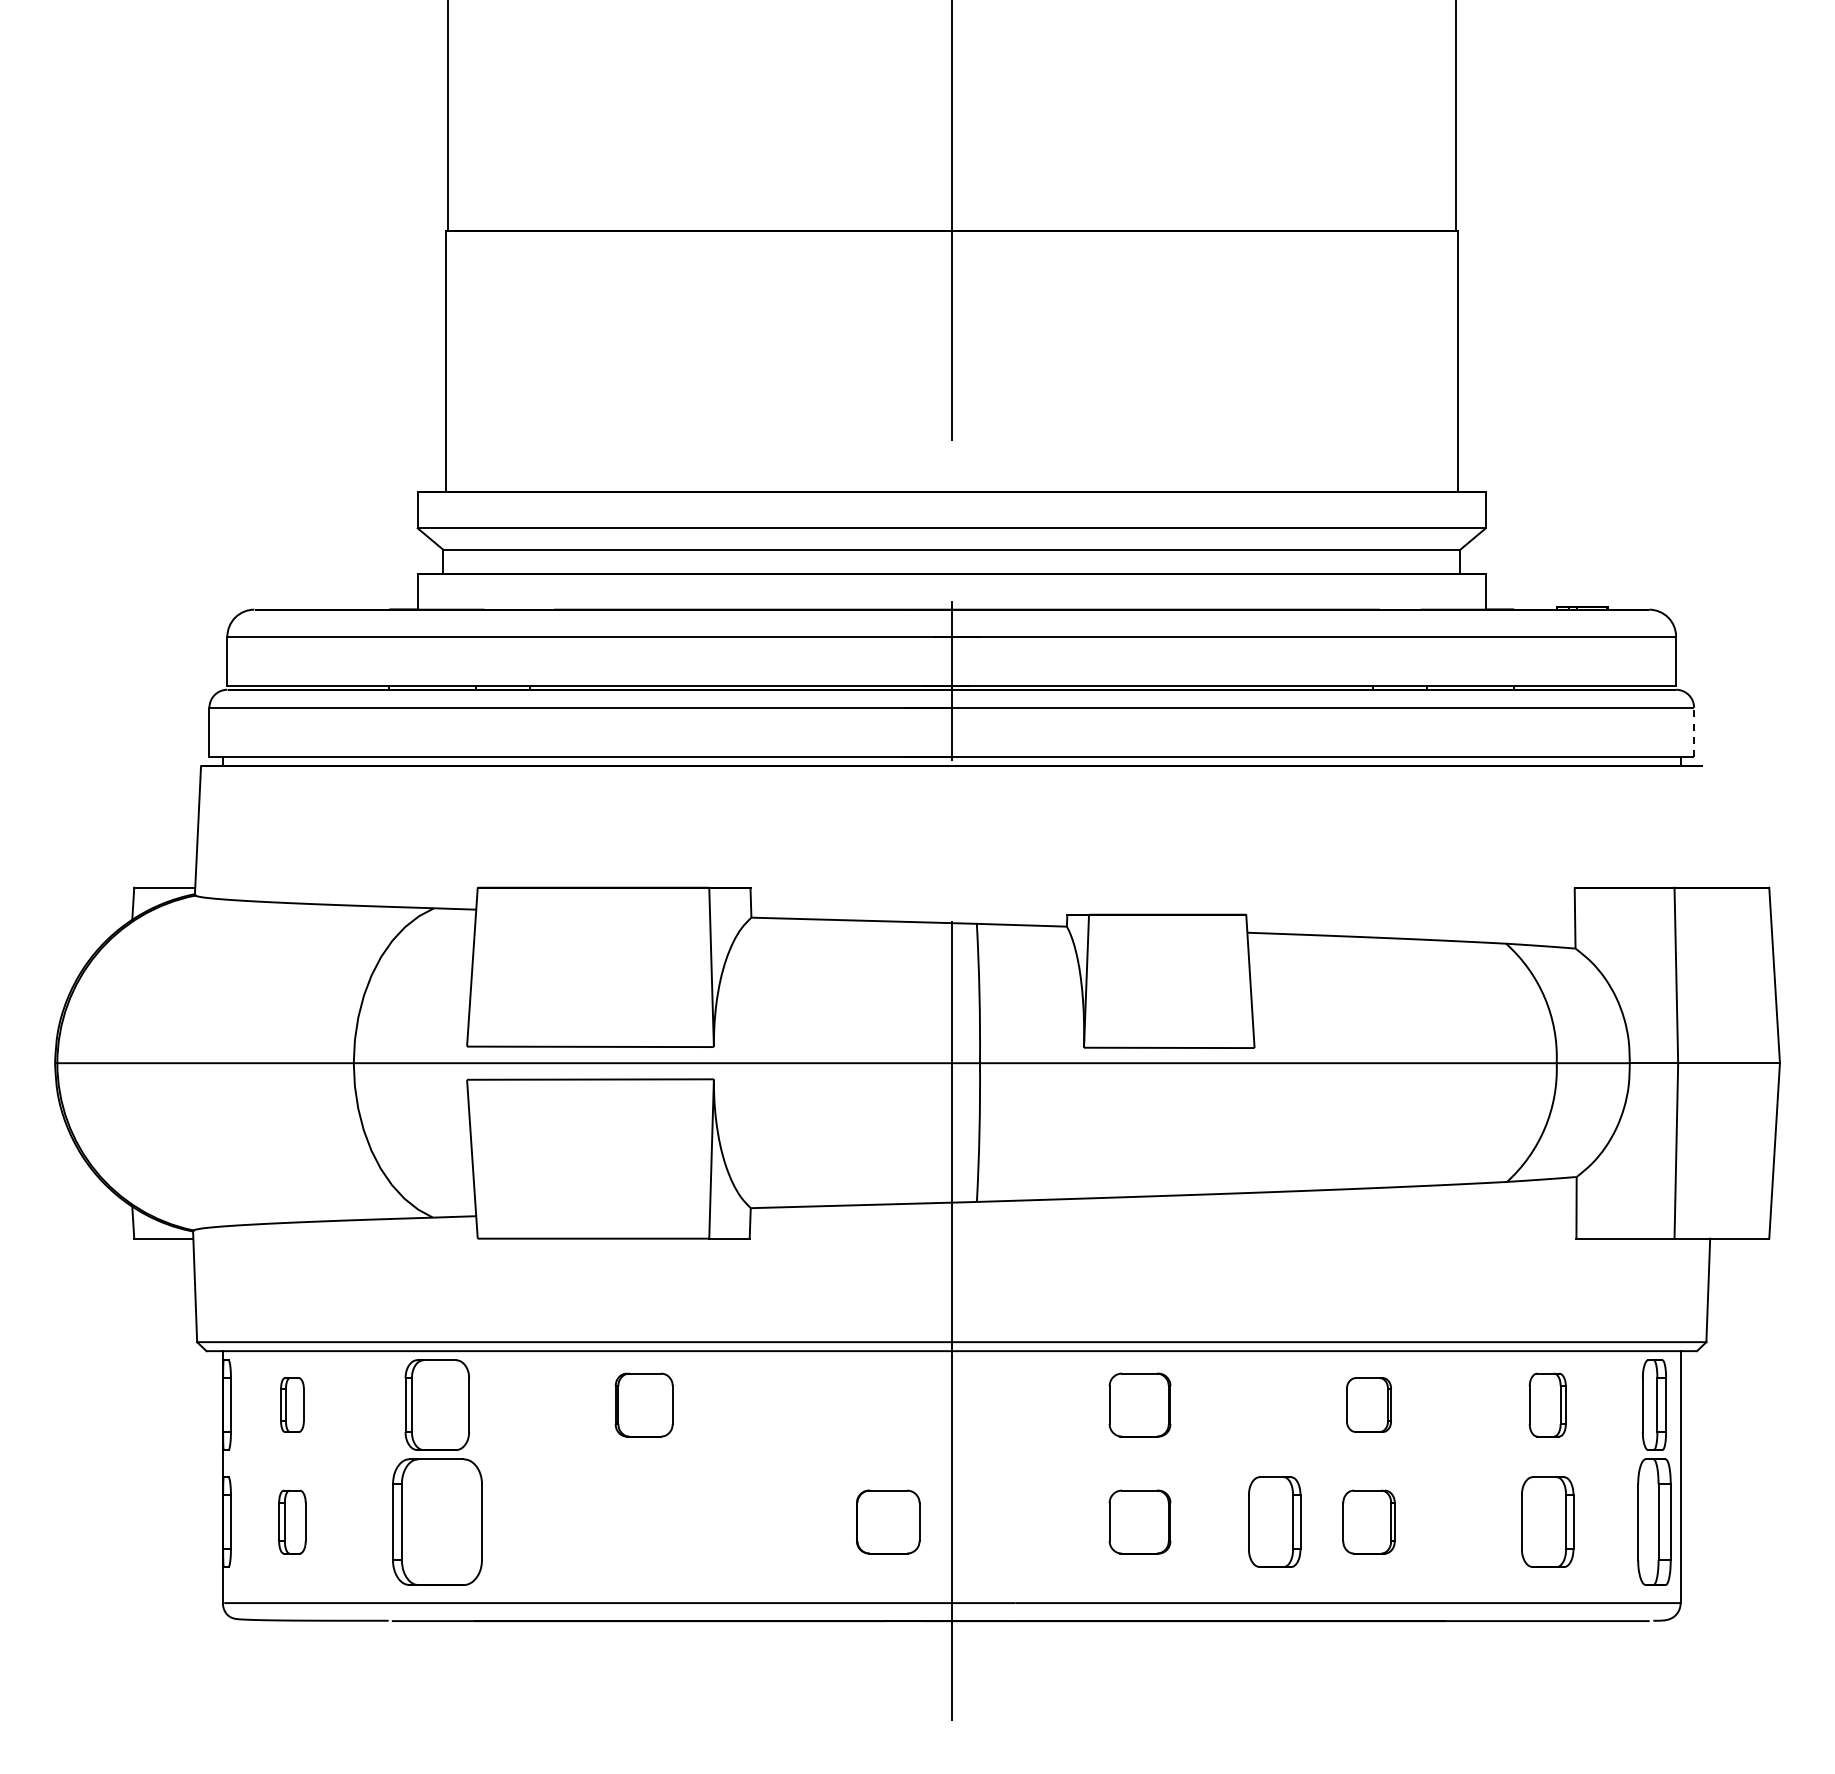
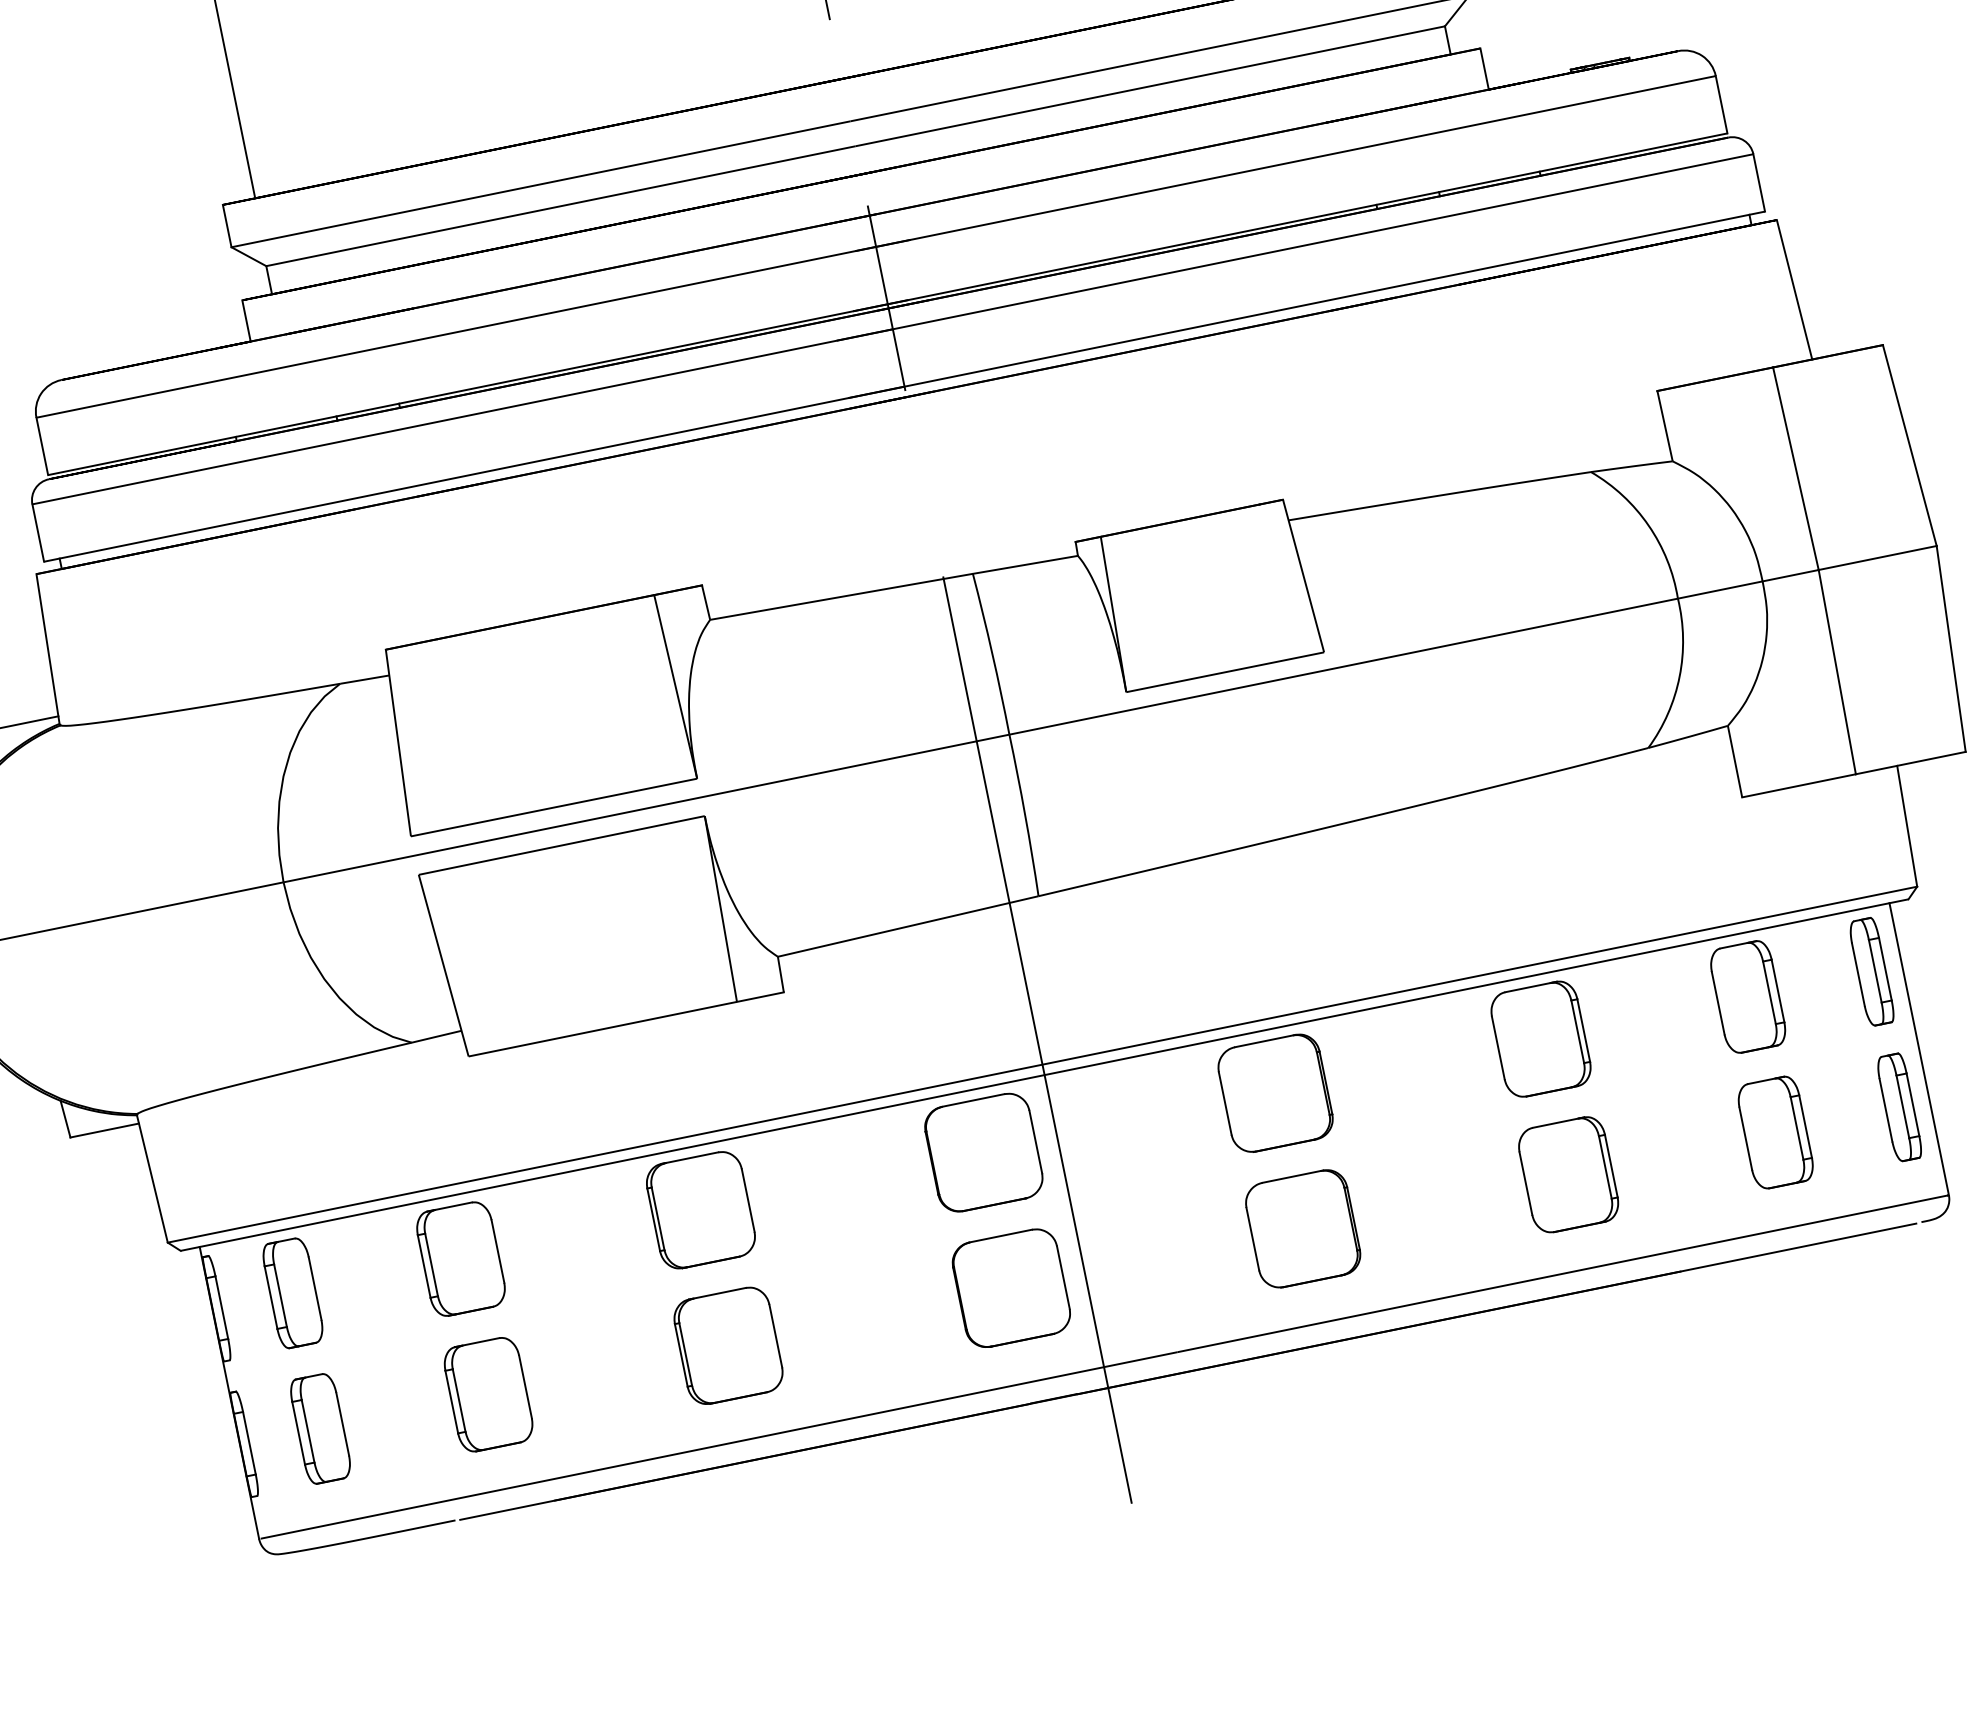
line: (1694, 732) -> (1759, 182), dashed -> solid
line: (1705, 826) -> (1794, 289), added
part: (292, 1404) -> (293, 1292), size x1.67
part: (643, 1404) -> (699, 1209), size x1.43
part: (887, 1404) -> (982, 1152), added
part: (1139, 1404) -> (1274, 1092), size x1.43
part: (1368, 1404) -> (1540, 1038), size x1.67
part: (1547, 1404) -> (1747, 996), size x1.43
part: (292, 1521) -> (320, 1428), size x1.43
part: (436, 1521) -> (487, 1394), size x0.71
part: (643, 1521) -> (727, 1345), added
part: (887, 1521) -> (1010, 1287), size x1.43
part: (1139, 1521) -> (1302, 1228), size x1.43
part: (1274, 1521) -> (1458, 1196), removed
part: (1368, 1521) -> (1567, 1174), size x1.43
part: (1654, 1521) -> (1899, 1106), size x0.71

